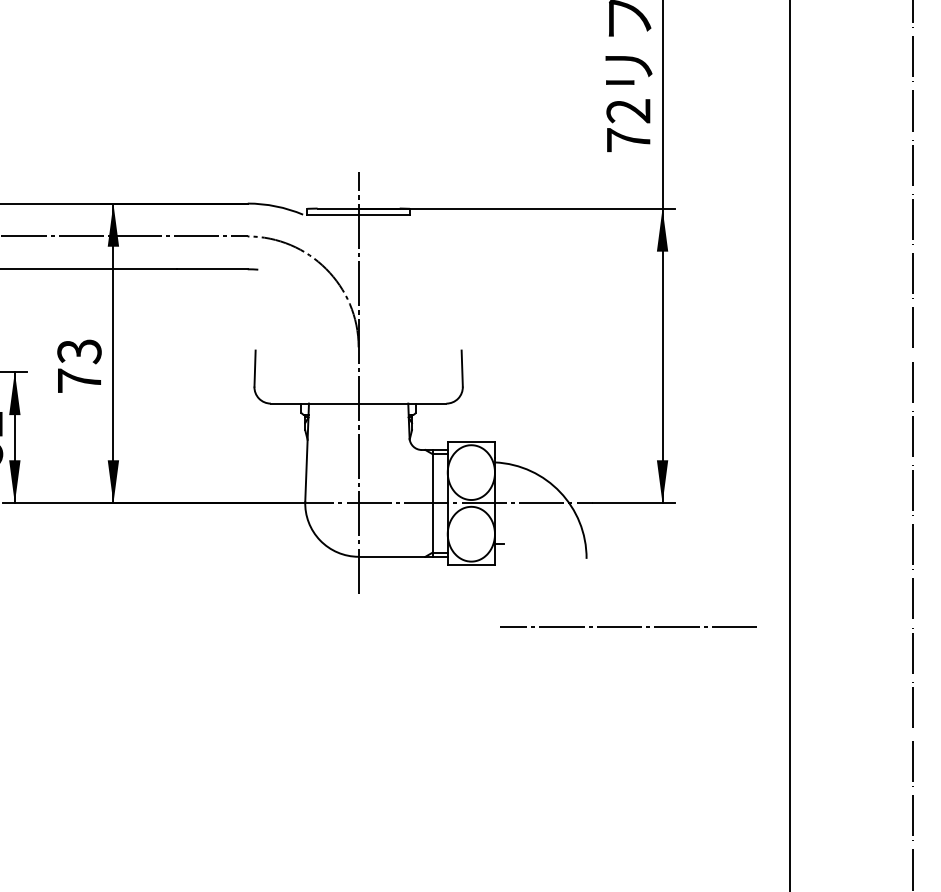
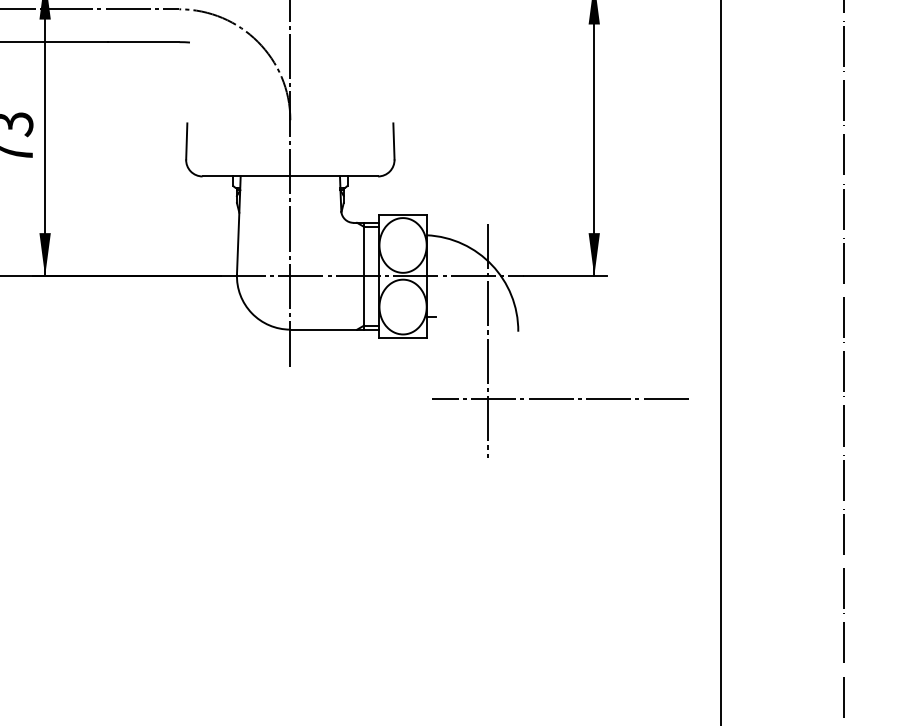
line: (555, 567) -> (487, 340), added

